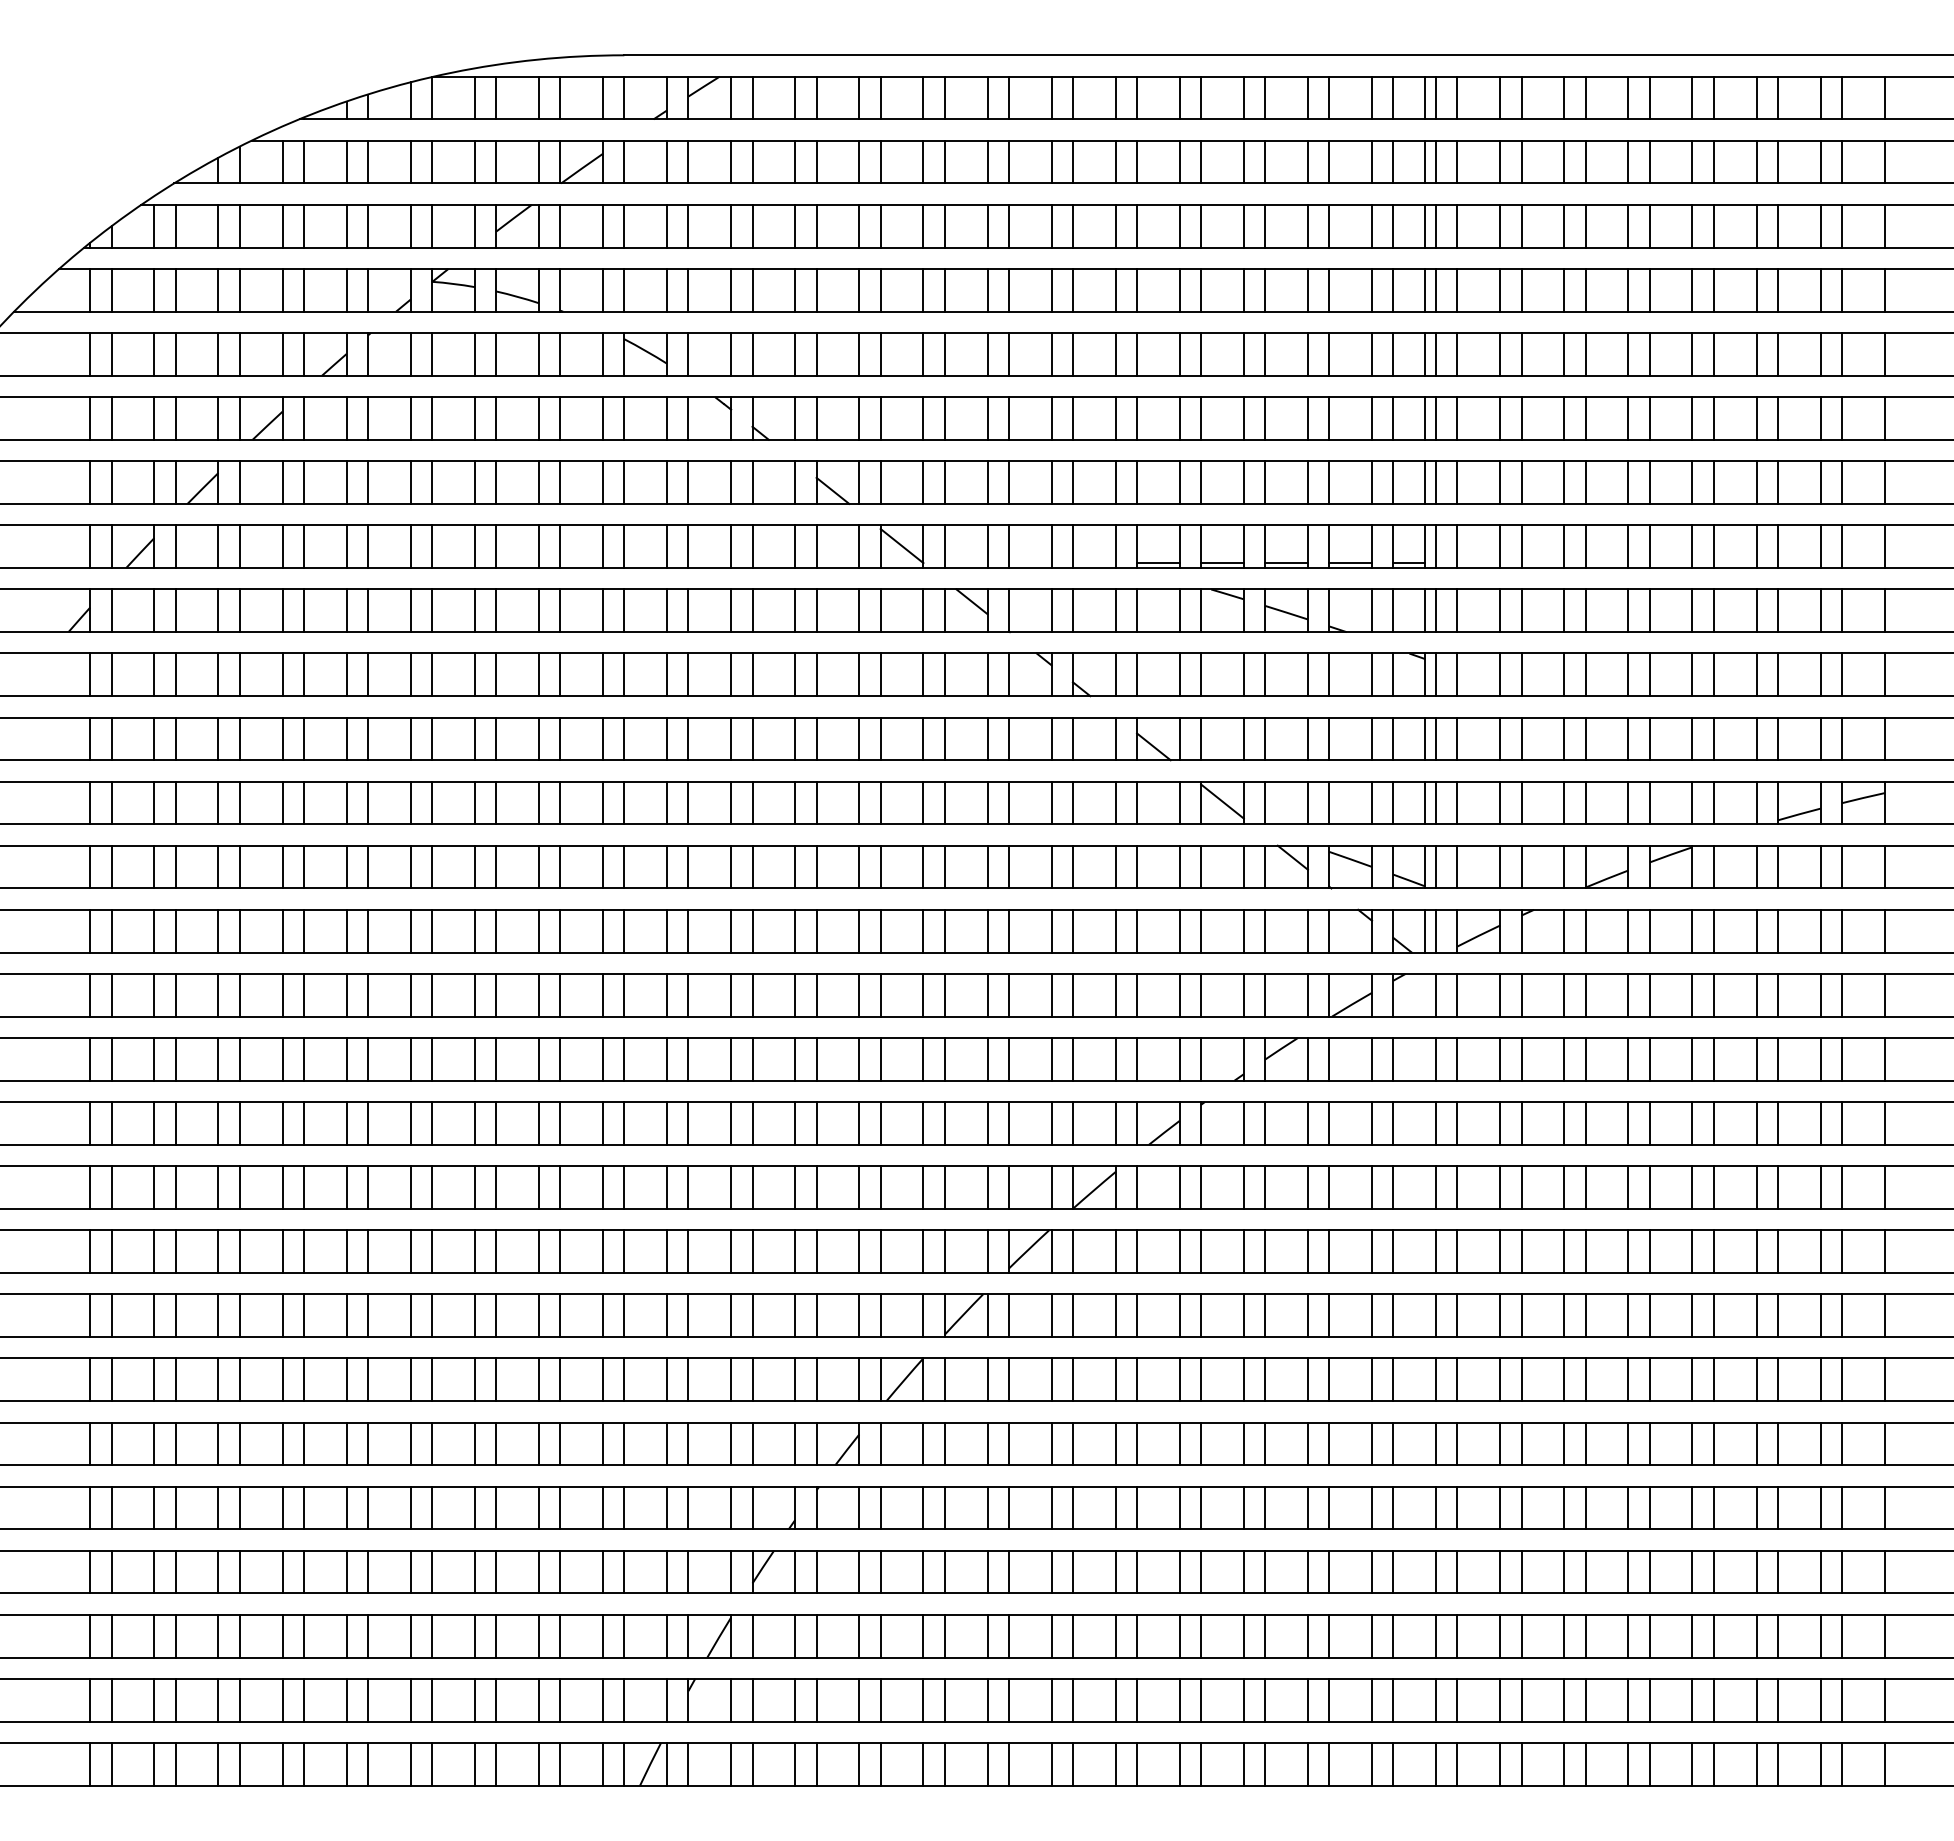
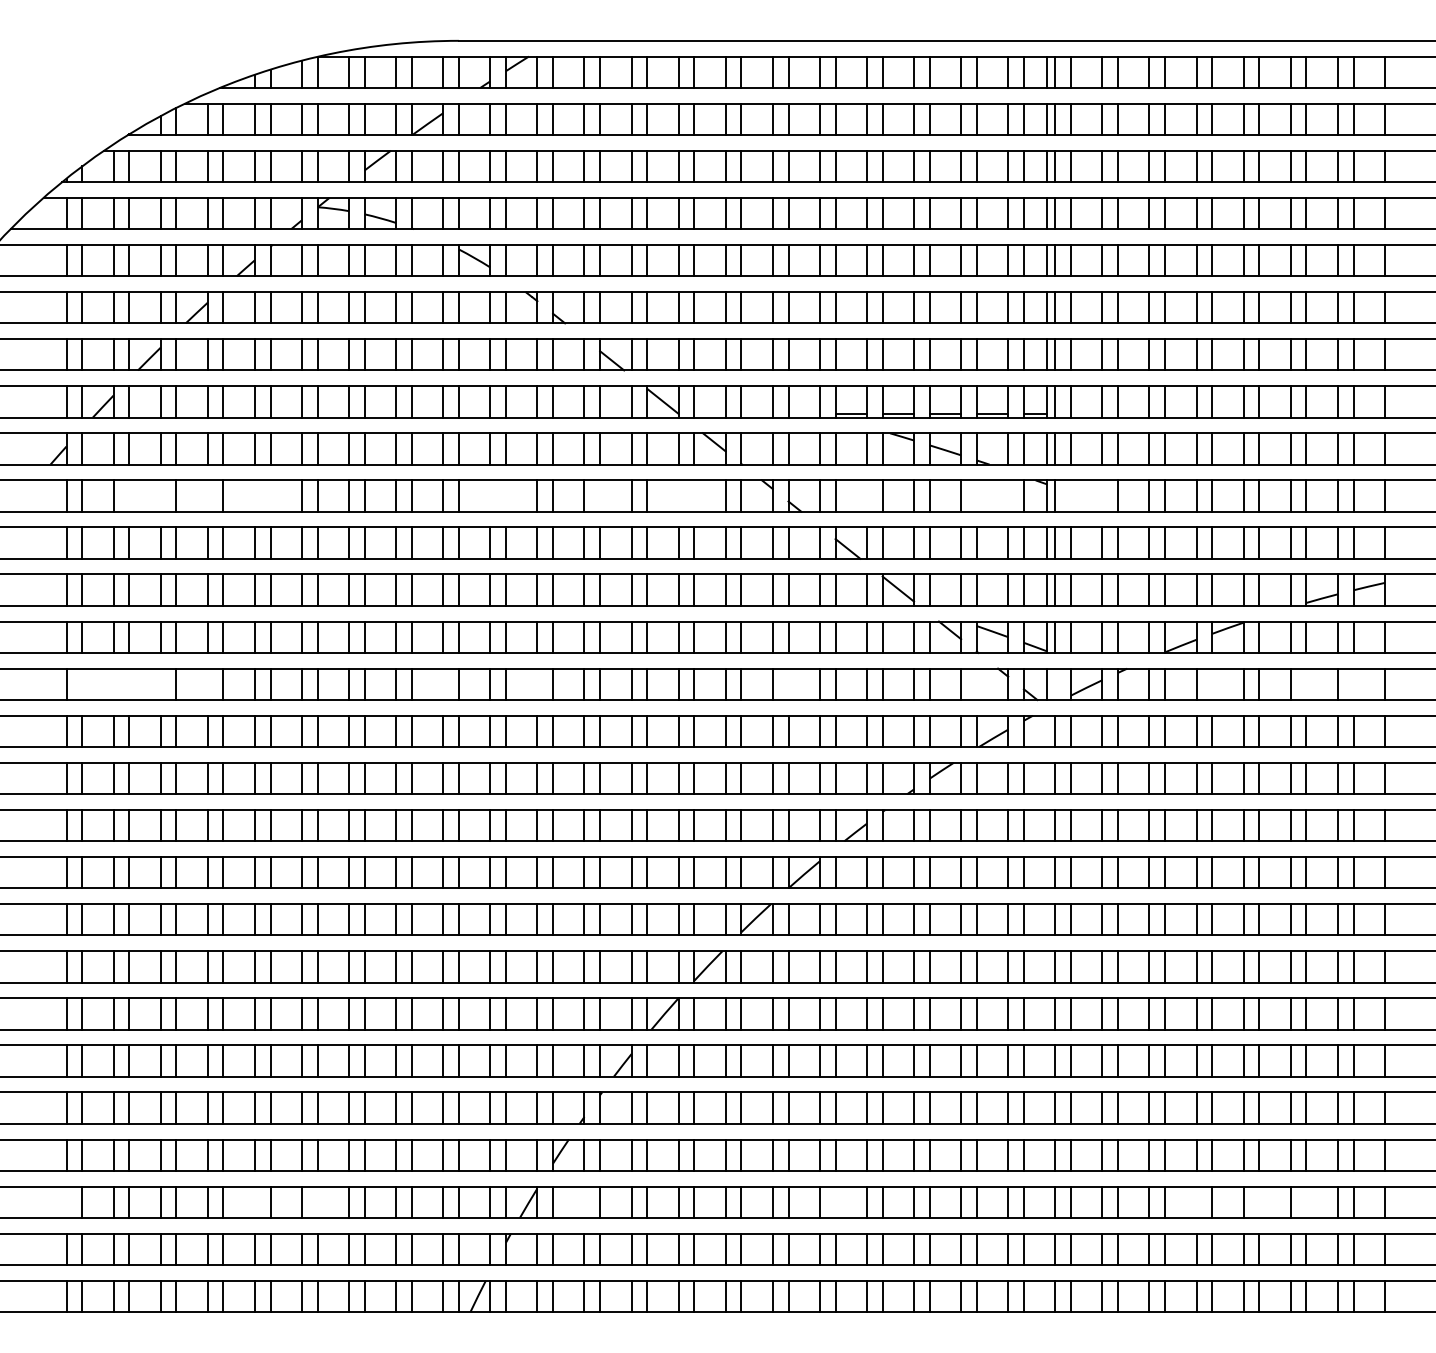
line: (175, 674) -> (129, 495), removed
line: (218, 674) -> (160, 495), removed
line: (282, 674) -> (207, 495), removed
line: (346, 674) -> (254, 495), removed
line: (368, 674) -> (270, 495), removed
line: (667, 674) -> (490, 495), removed
line: (688, 674) -> (506, 495), removed
line: (816, 674) -> (600, 495), removed
line: (923, 674) -> (678, 495), removed
line: (944, 674) -> (694, 495), removed
line: (1179, 674) -> (866, 495), removed
line: (1329, 674) -> (976, 495), removed
line: (1372, 674) -> (1008, 495), removed
line: (1457, 674) -> (1071, 495), removed
line: (1500, 674) -> (1102, 495), removed
line: (111, 930) -> (82, 683), removed
line: (154, 930) -> (113, 683), removed
line: (175, 930) -> (129, 683), removed
line: (218, 930) -> (160, 683), removed
line: (282, 930) -> (207, 683), removed
line: (602, 930) -> (442, 683), removed
line: (731, 930) -> (537, 683), removed
line: (1072, 930) -> (788, 683), removed
line: (1329, 930) -> (976, 683), removed
line: (1436, 930) -> (1055, 683), removed
line: (1649, 930) -> (1212, 683), removed
line: (1777, 930) -> (1306, 683), removed
line: (1842, 930) -> (1353, 683), removed
line: (90, 1635) -> (66, 1201), removed
line: (346, 1635) -> (254, 1201), removed
line: (432, 1635) -> (317, 1201), removed
line: (795, 1635) -> (584, 1201), removed
line: (1137, 1635) -> (835, 1201), removed
line: (1628, 1635) -> (1196, 1201), removed
line: (1713, 1635) -> (1259, 1201), removed
line: (1777, 1635) -> (1306, 1201), removed

